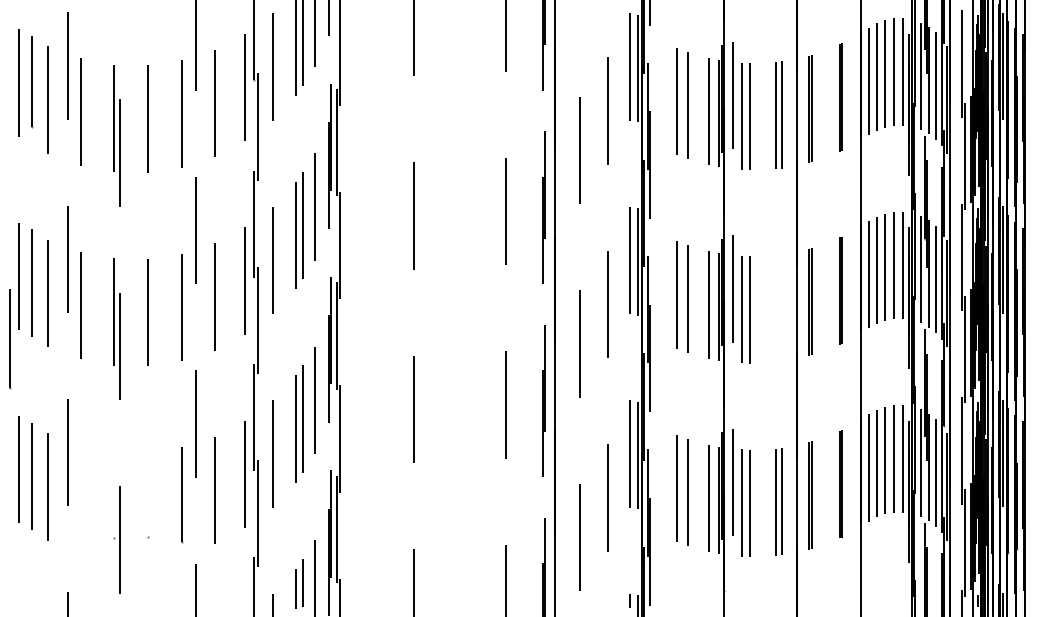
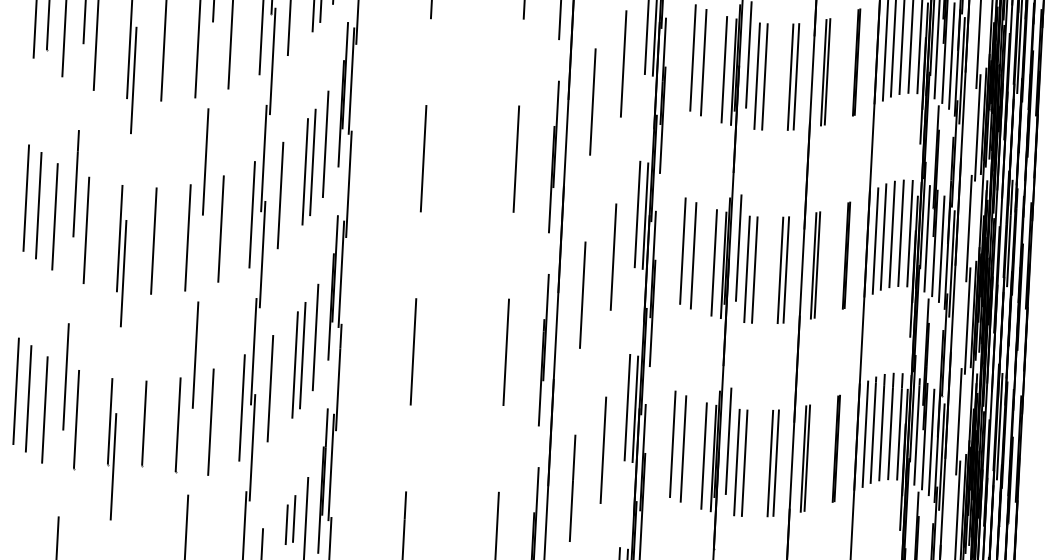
part: (778, 308) -> (783, 270), added
line: (10, 339) -> (77, 420), moved
line: (114, 494) -> (110, 421), added
line: (148, 494) -> (144, 422), added

